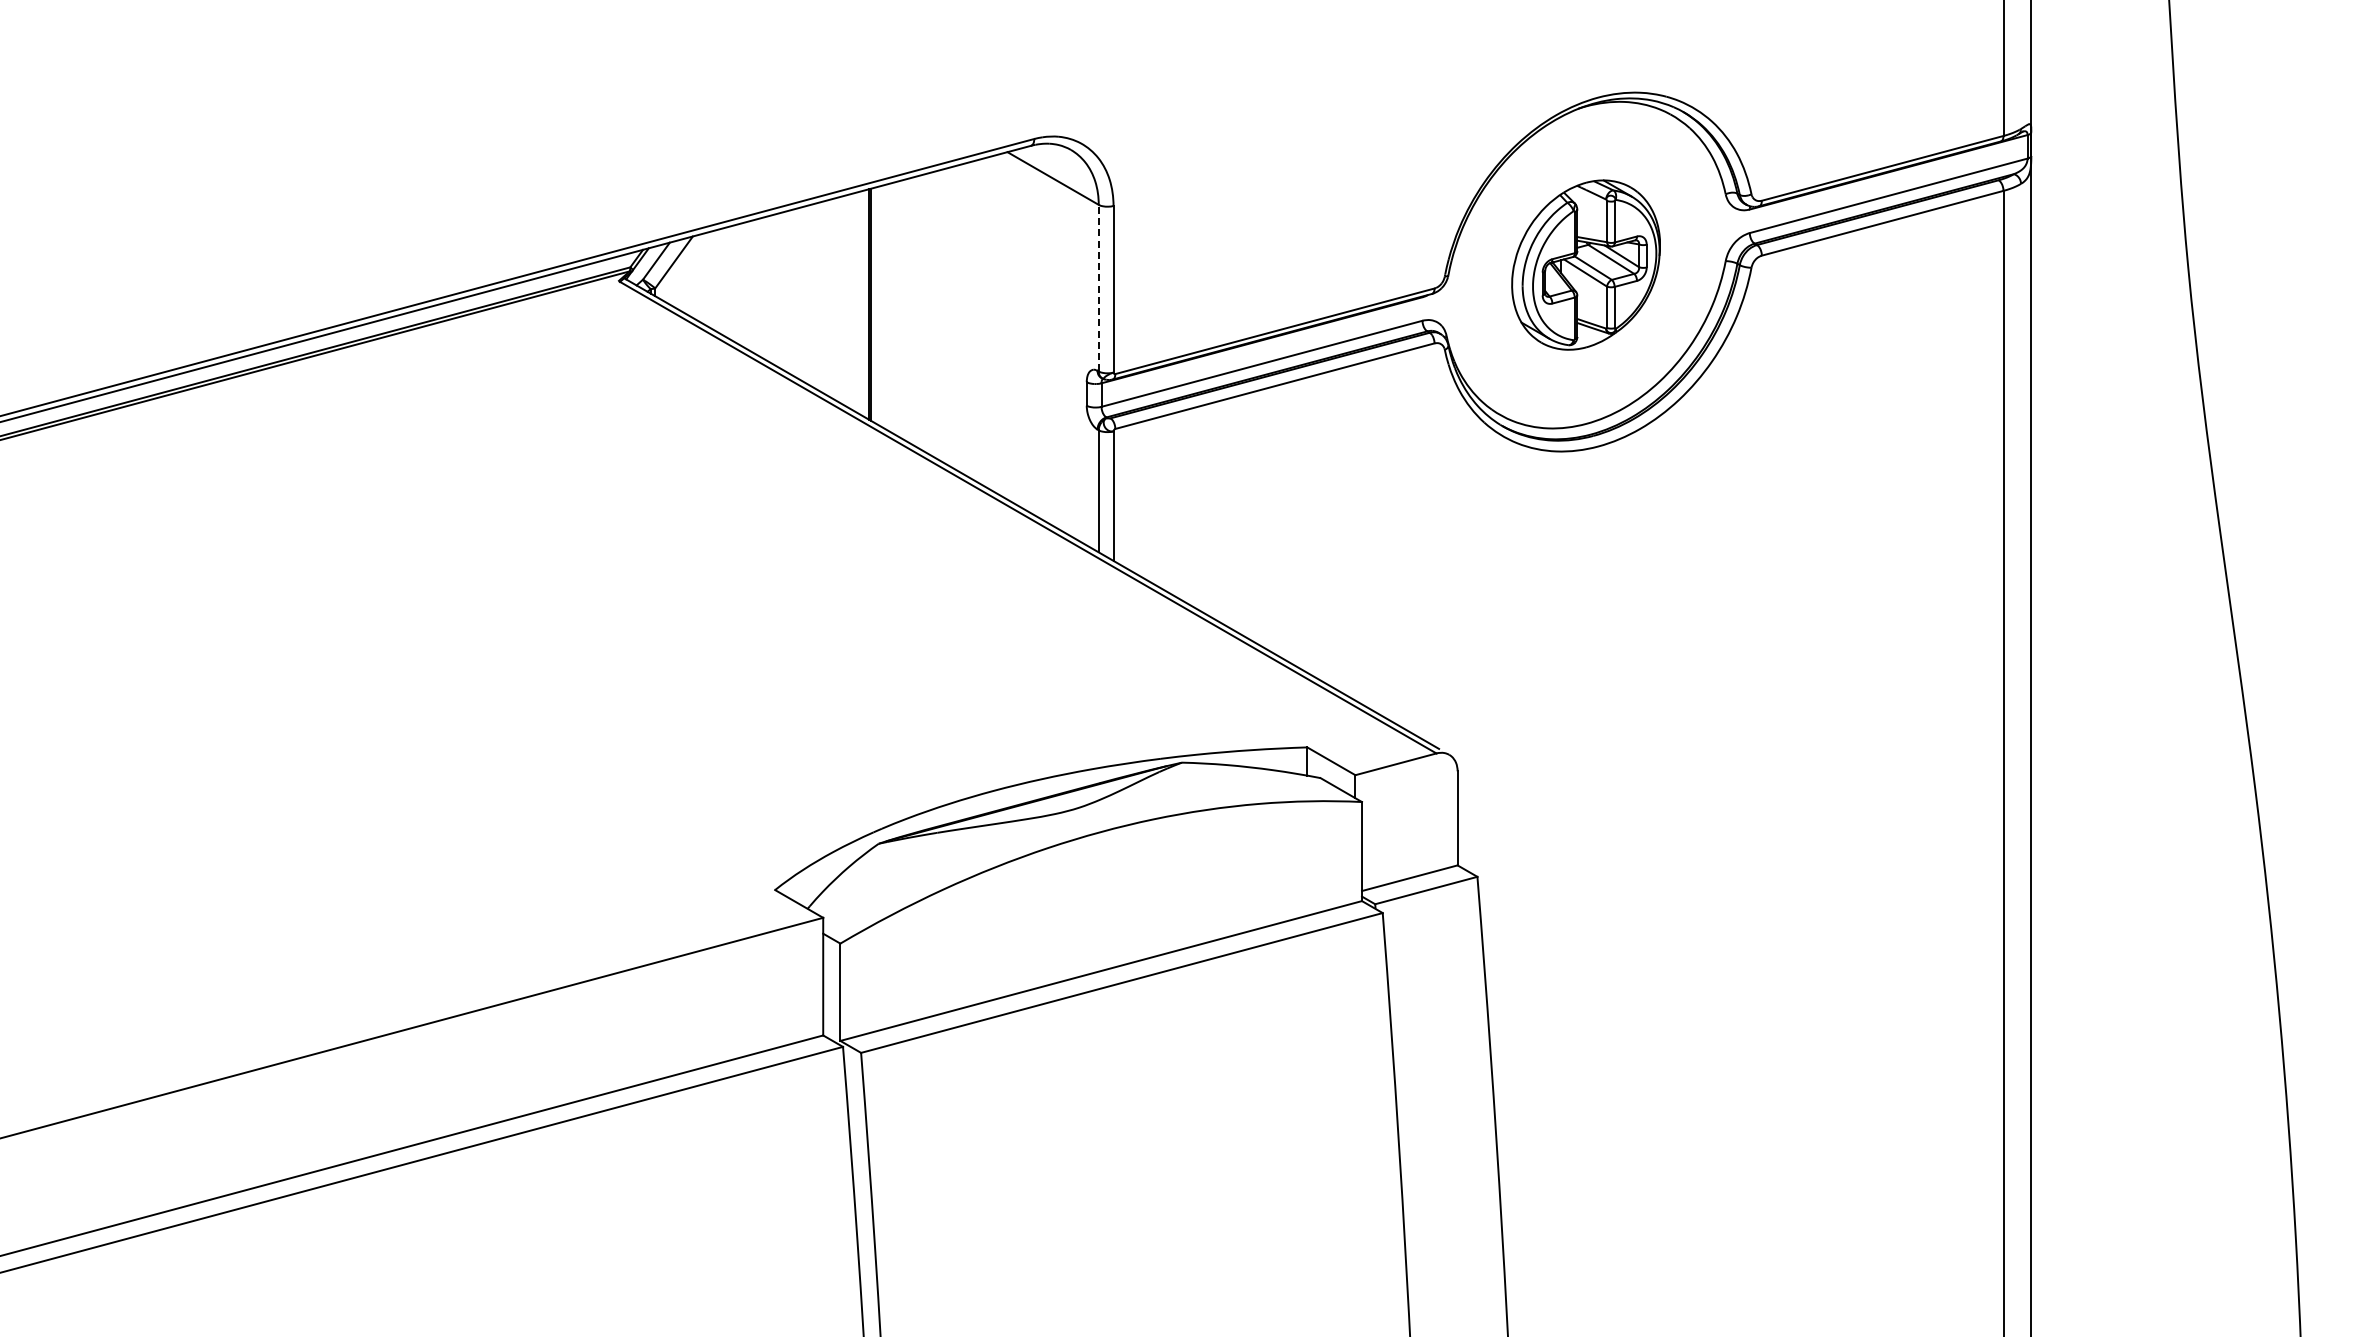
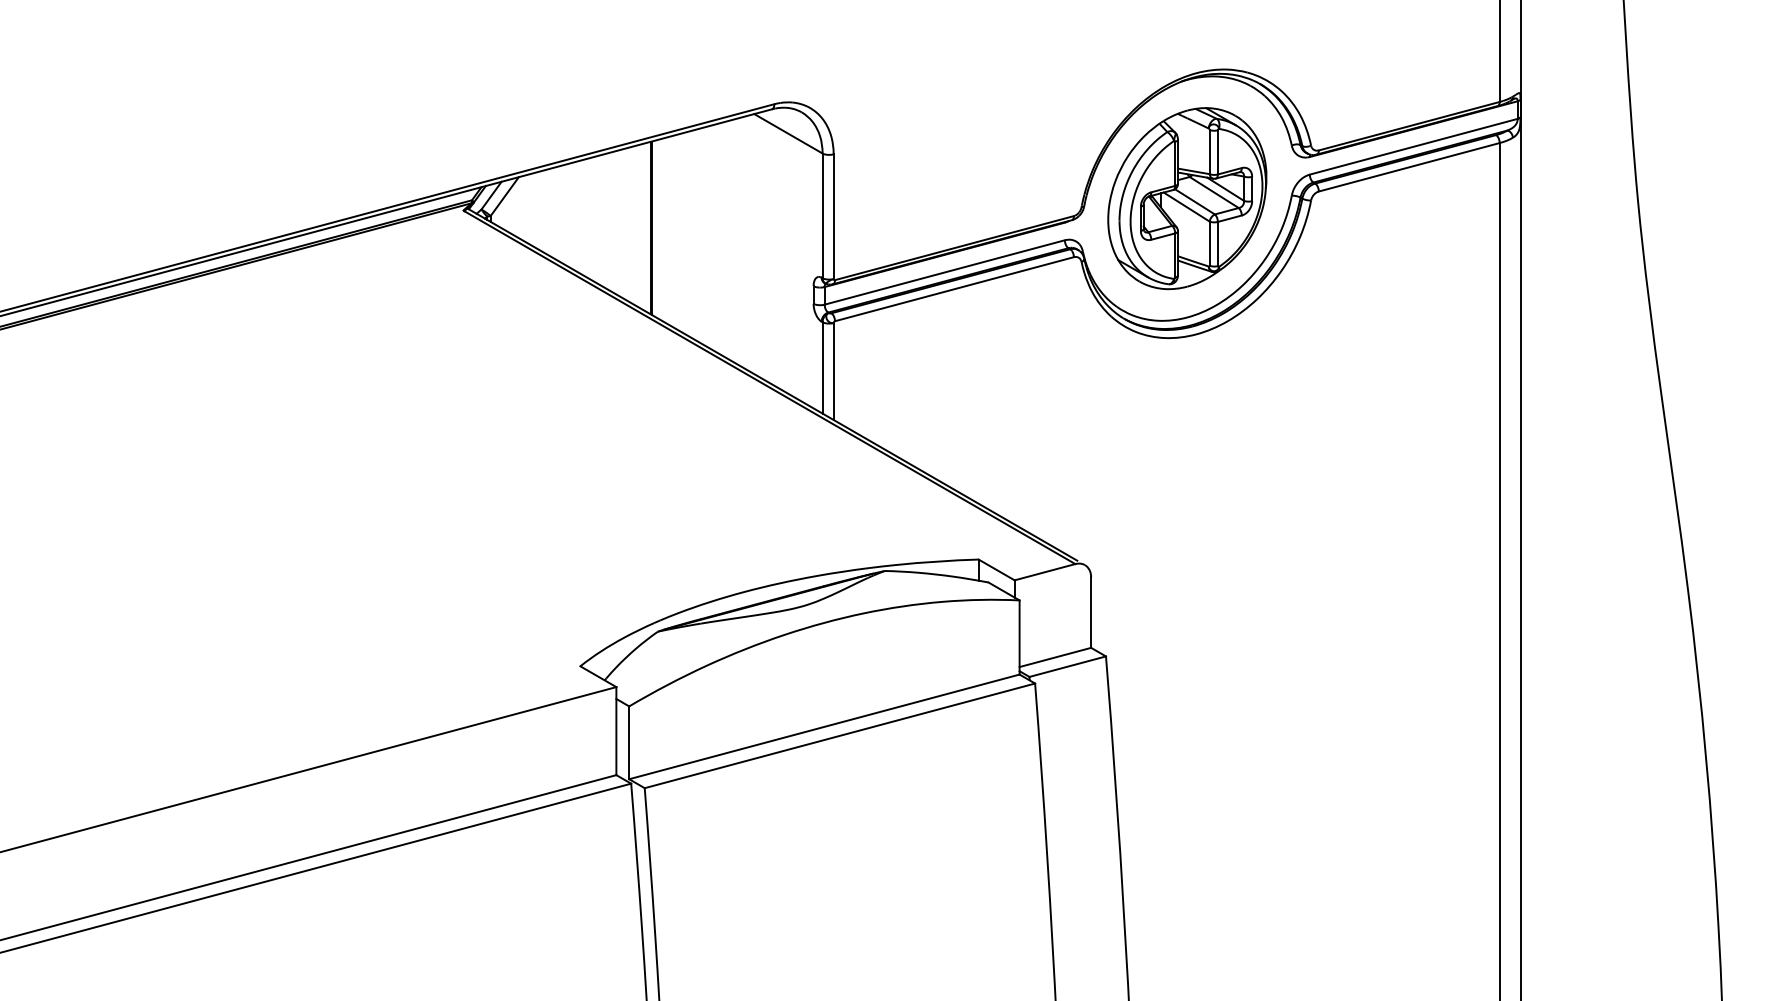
part: (1585, 264) -> (1186, 198), size x1.43
line: (1098, 287) -> (822, 215), dashed -> solid

